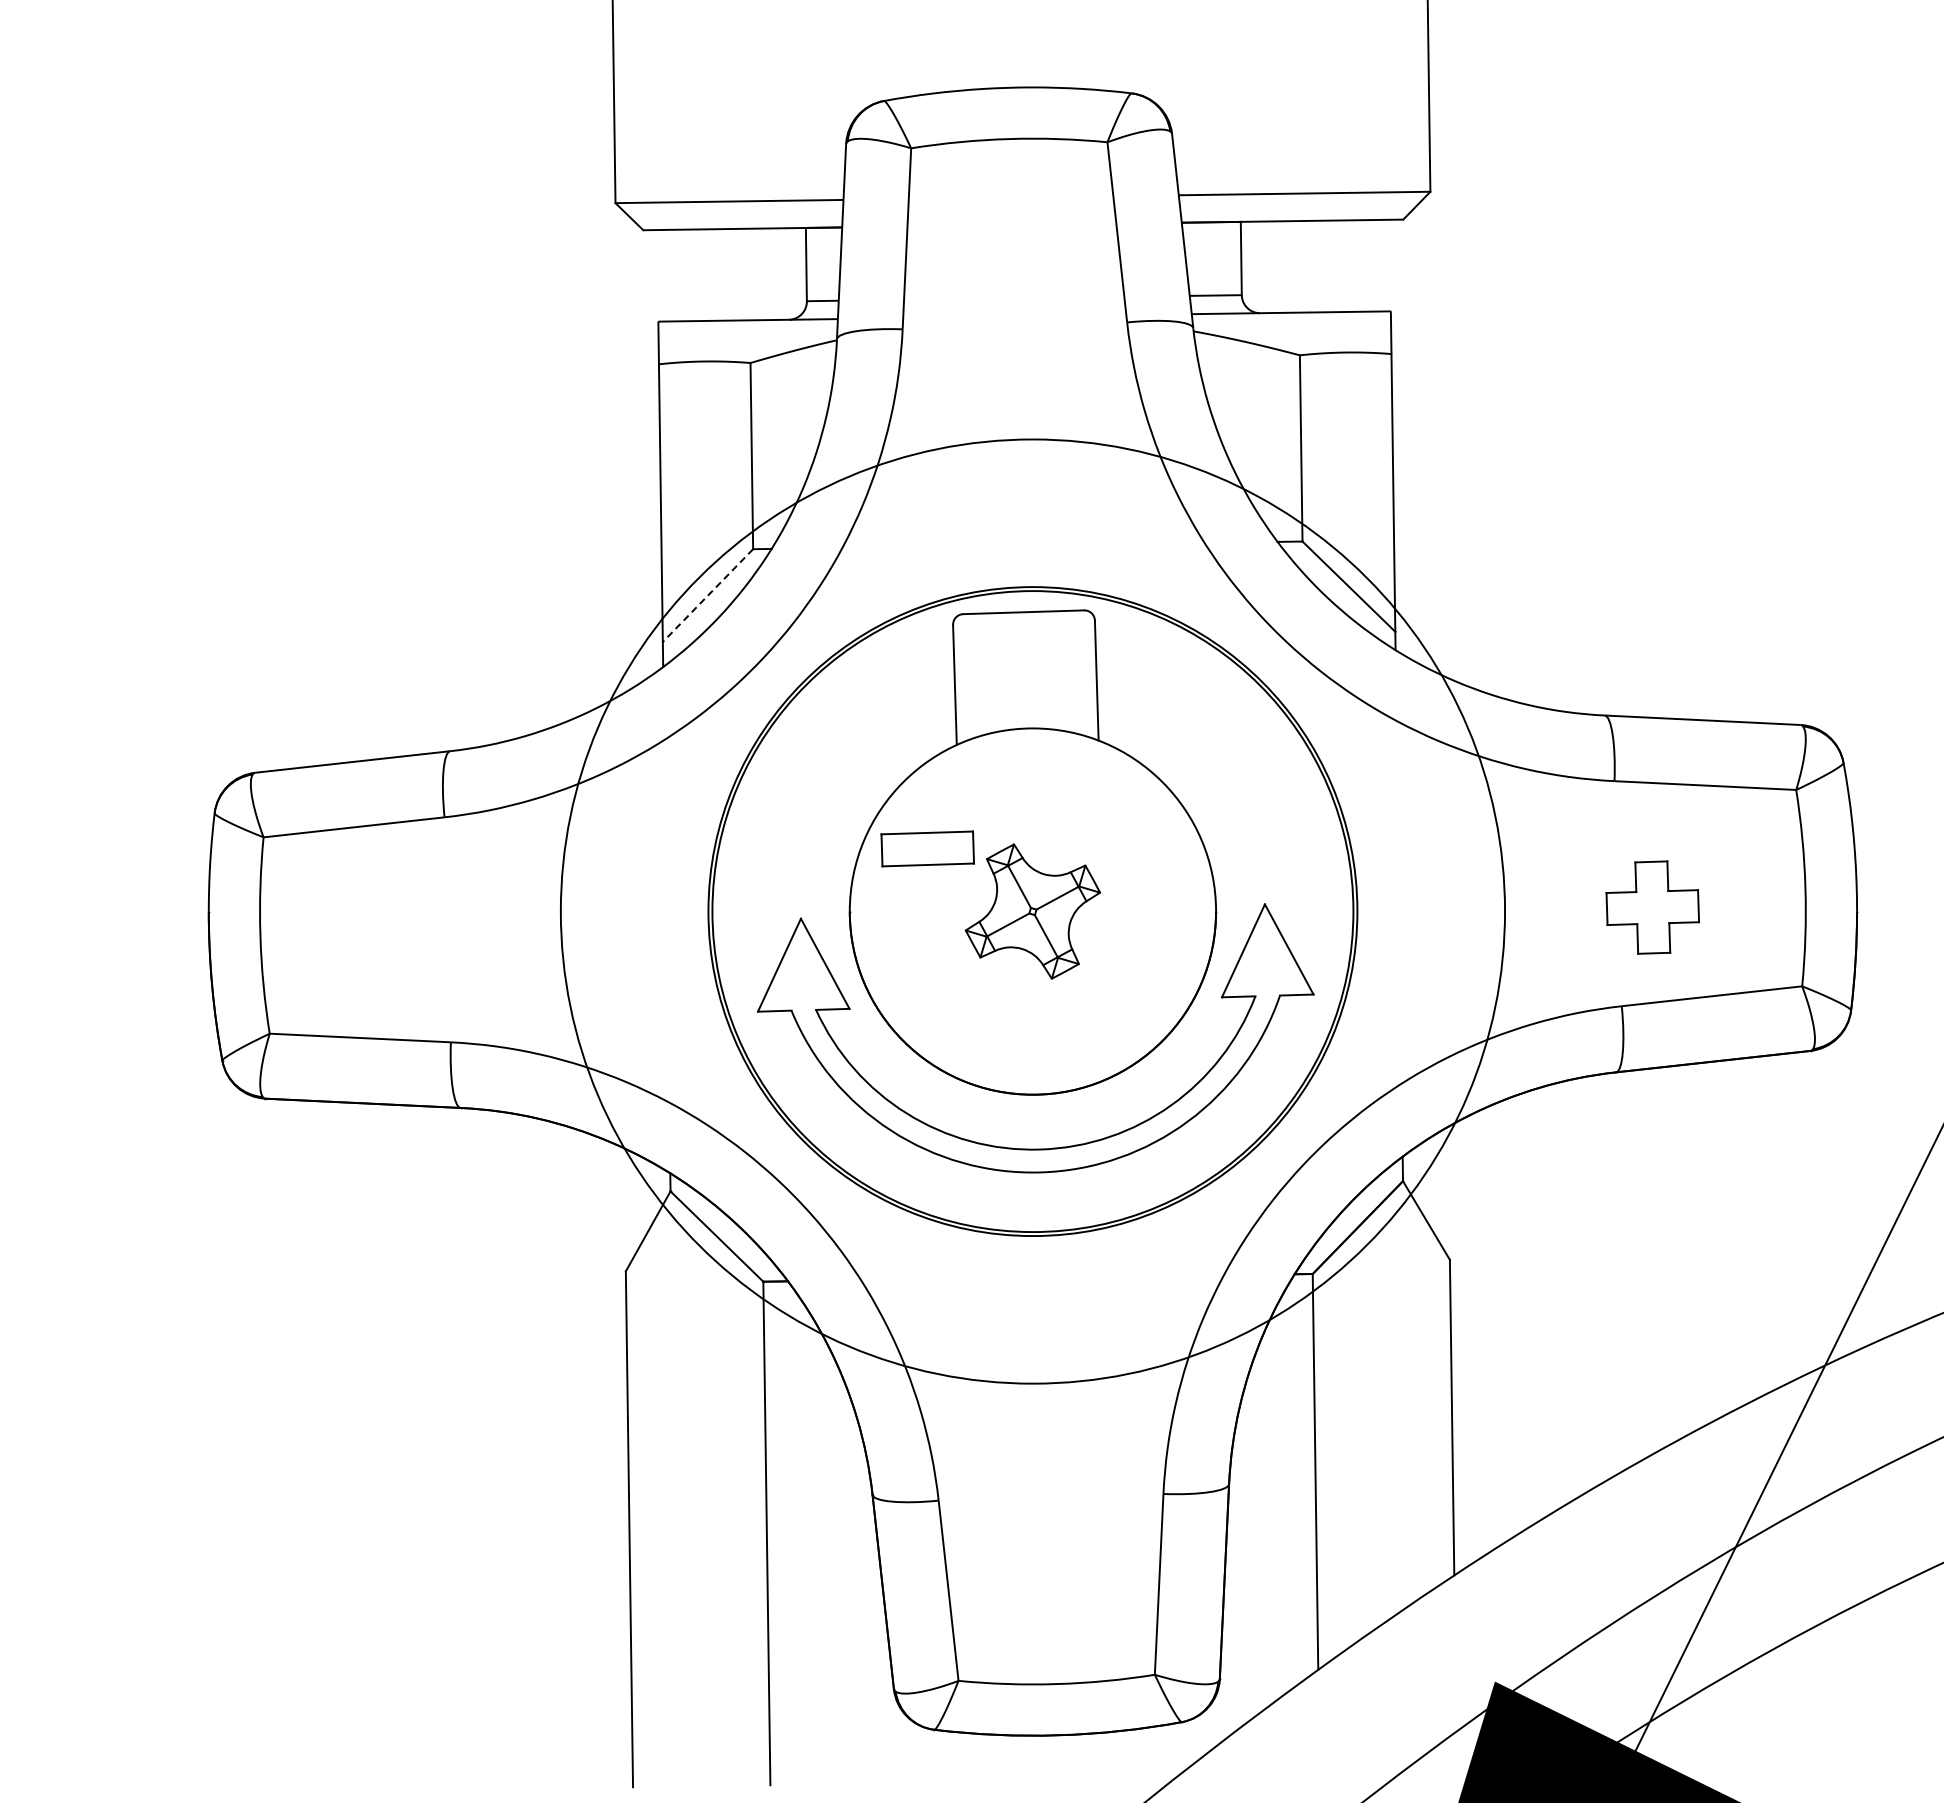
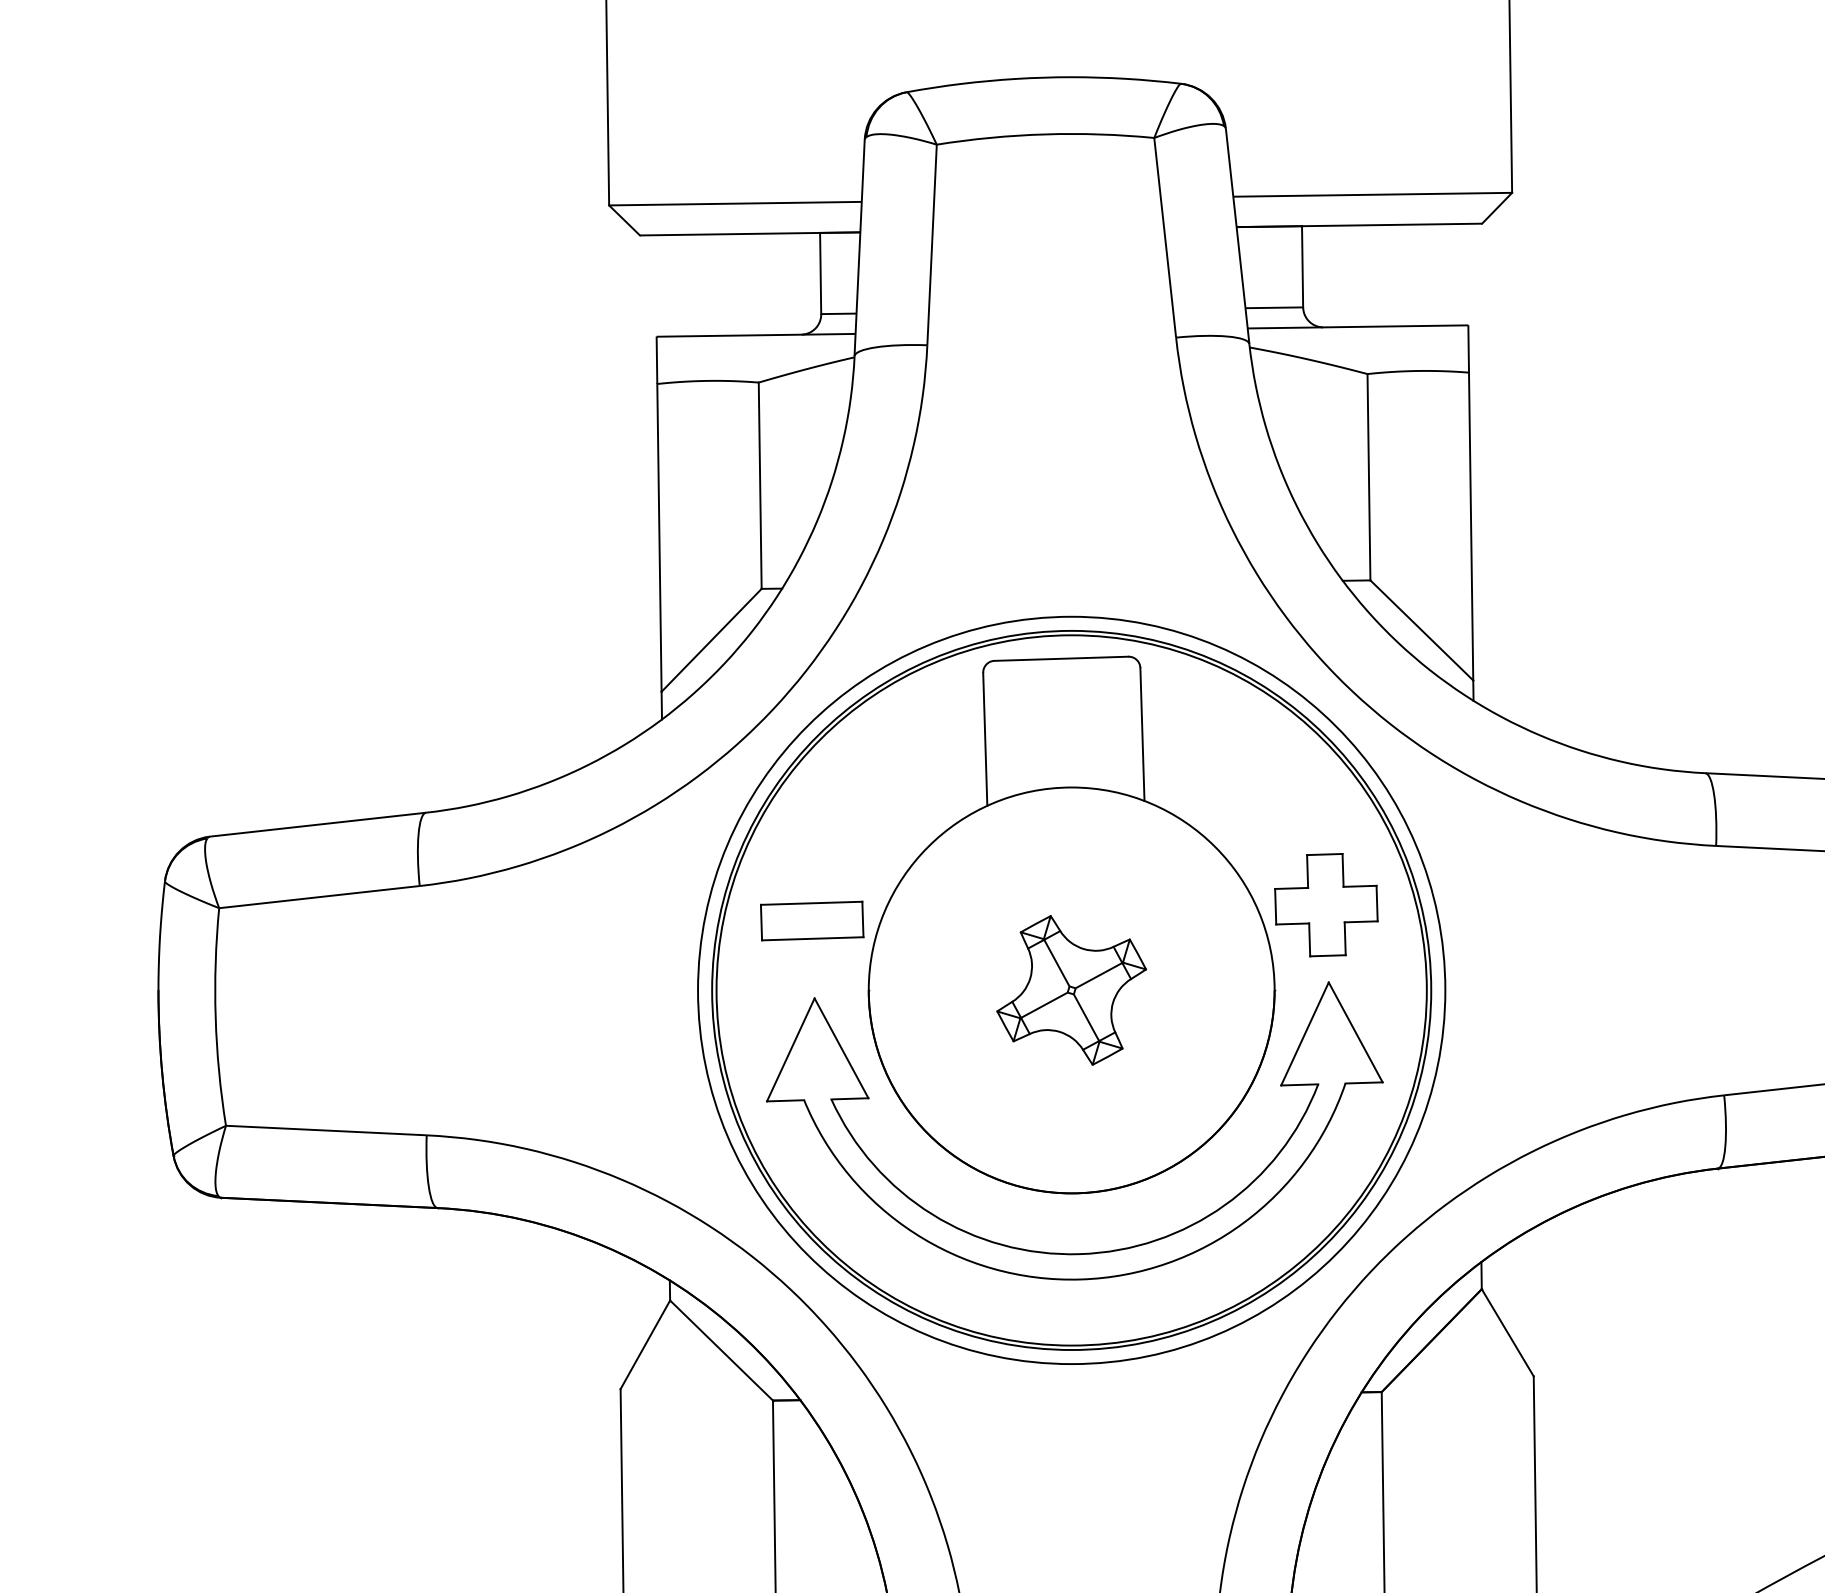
line: (708, 595) -> (712, 640), dashed -> solid
part: (927, 848) -> (811, 920), moved
part: (1652, 907) -> (1326, 905), moved
circle: (1032, 911) -> (1071, 990), size x0.71

